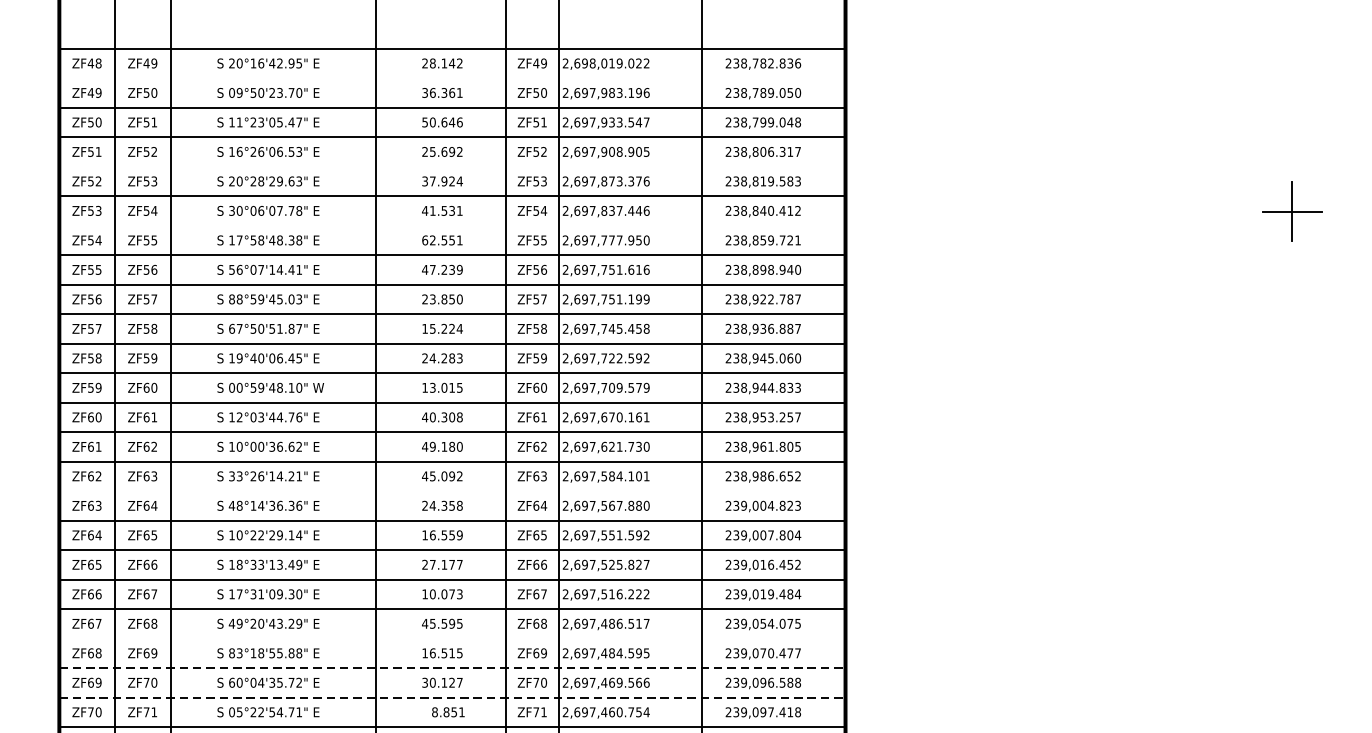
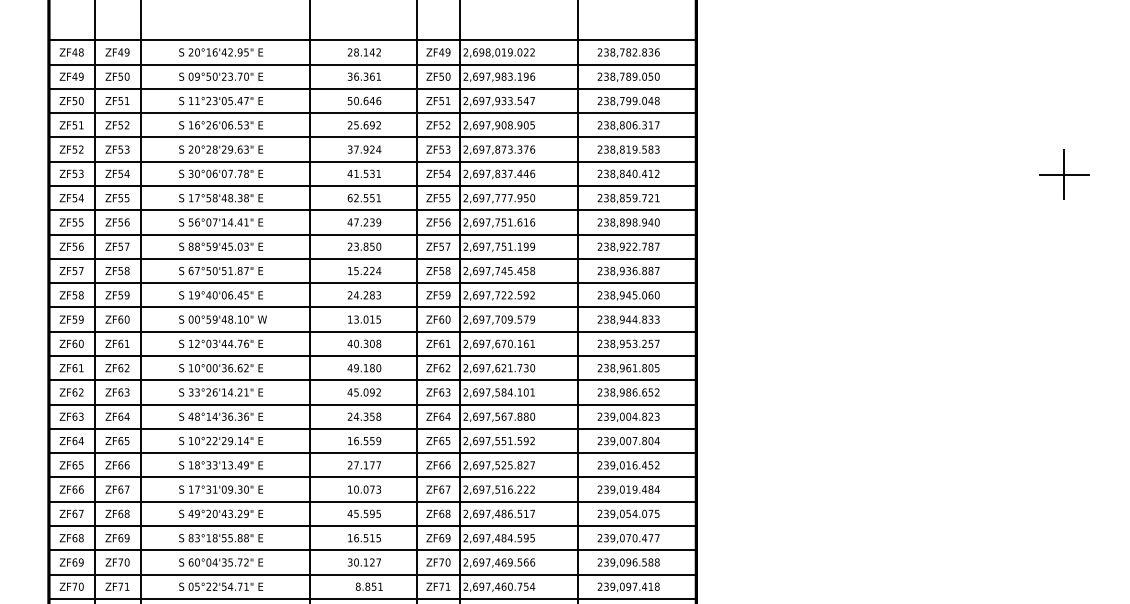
line: (452, 78) -> (372, 64), added
line: (452, 166) -> (372, 137), added
line: (452, 226) -> (372, 186), added
line: (452, 490) -> (372, 404), added
line: (452, 639) -> (372, 526), added
line: (452, 668) -> (372, 550), dashed -> solid
line: (452, 697) -> (372, 574), dashed -> solid

